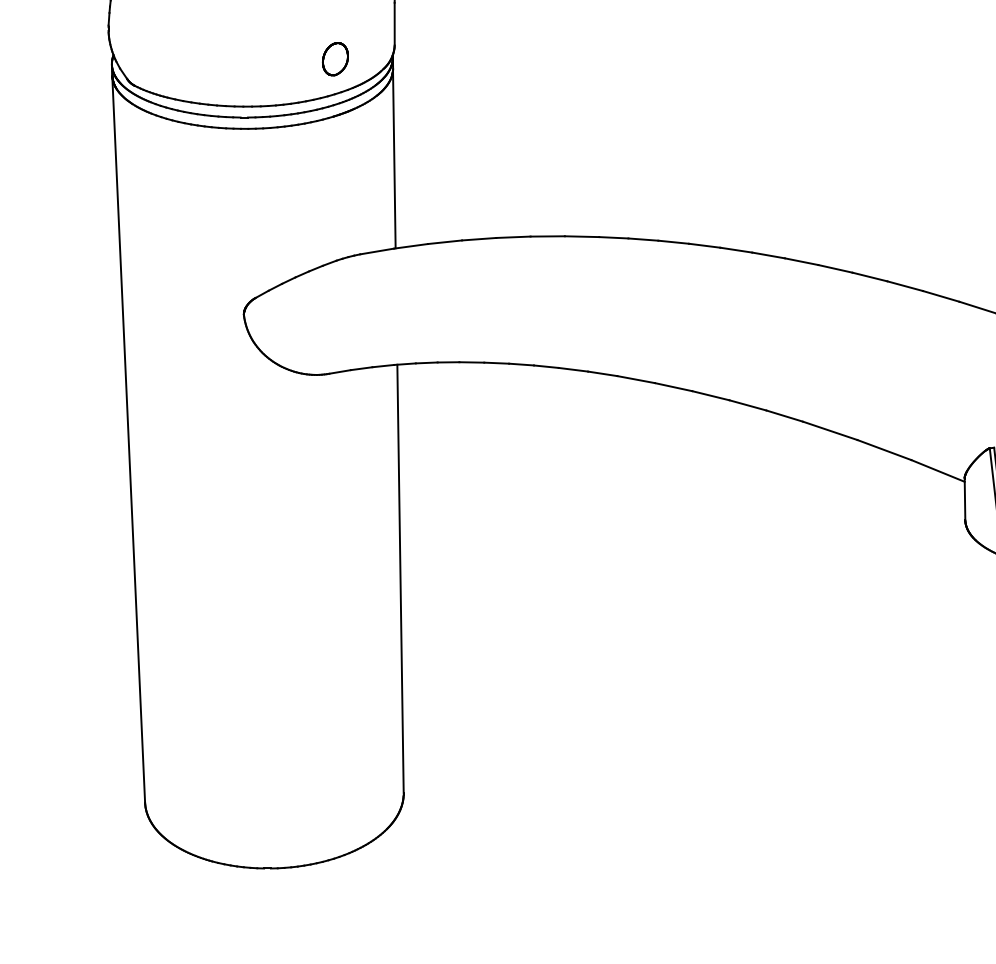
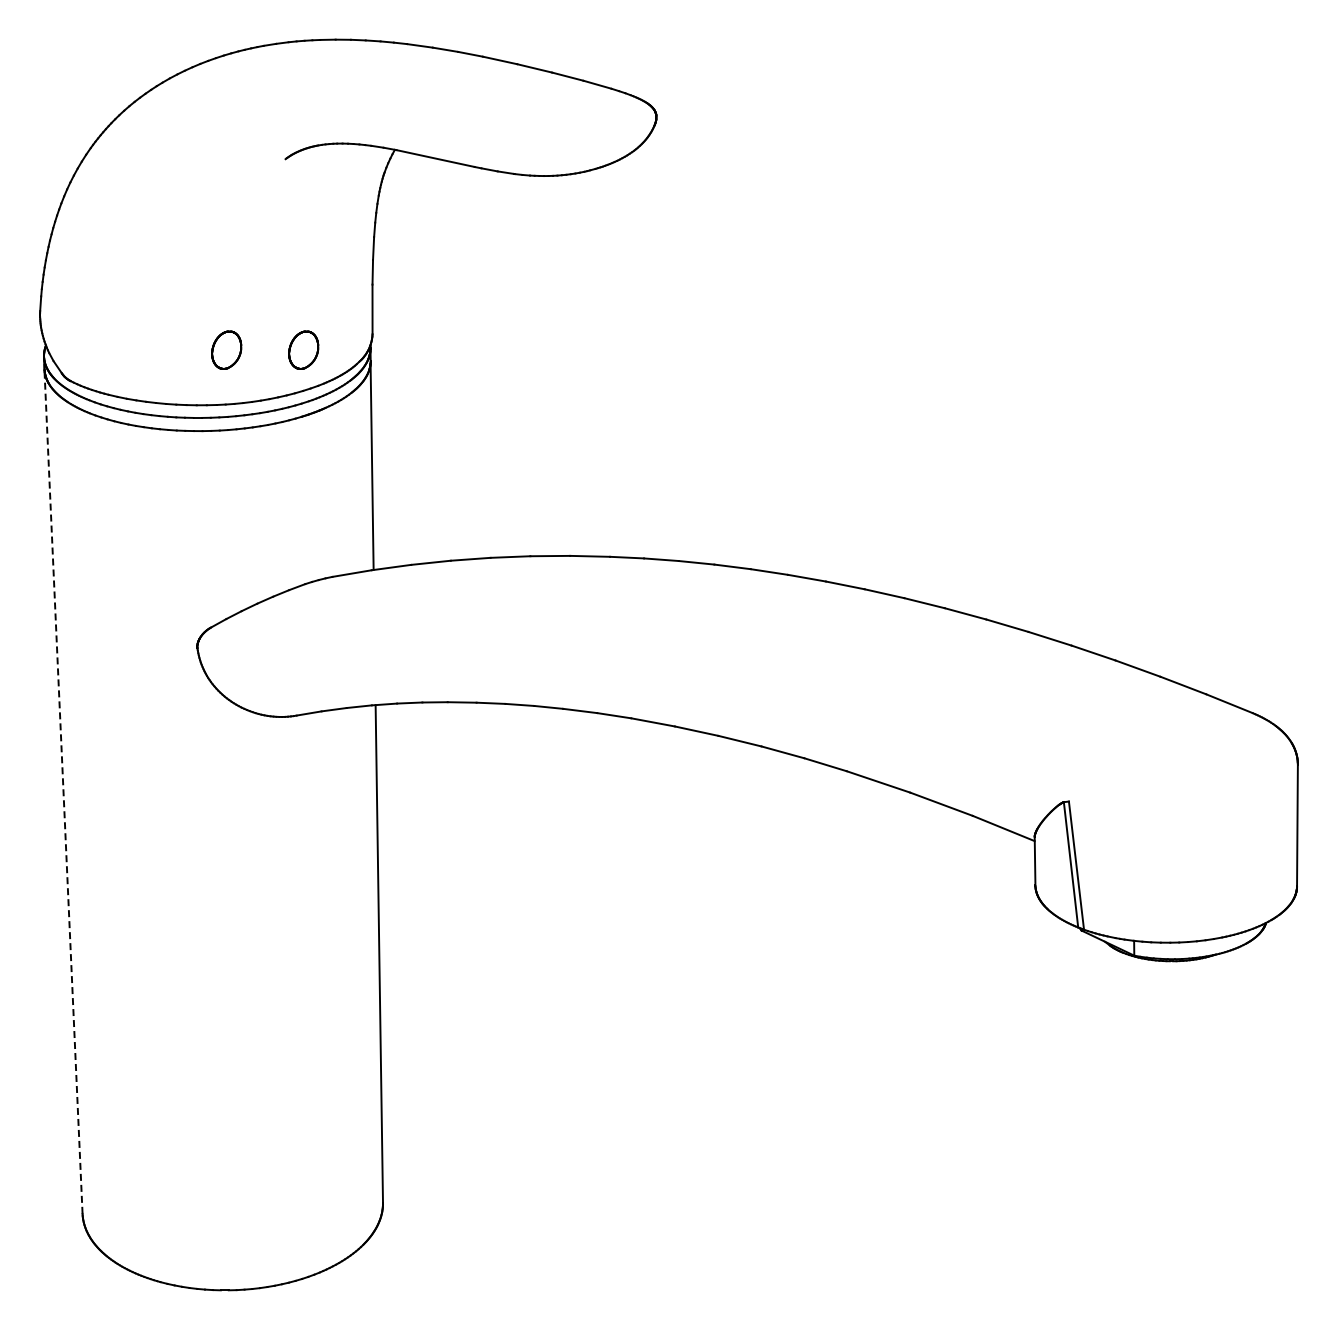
part: (268, 58) -> (226, 349), added
line: (128, 439) -> (63, 791), solid -> dashed

